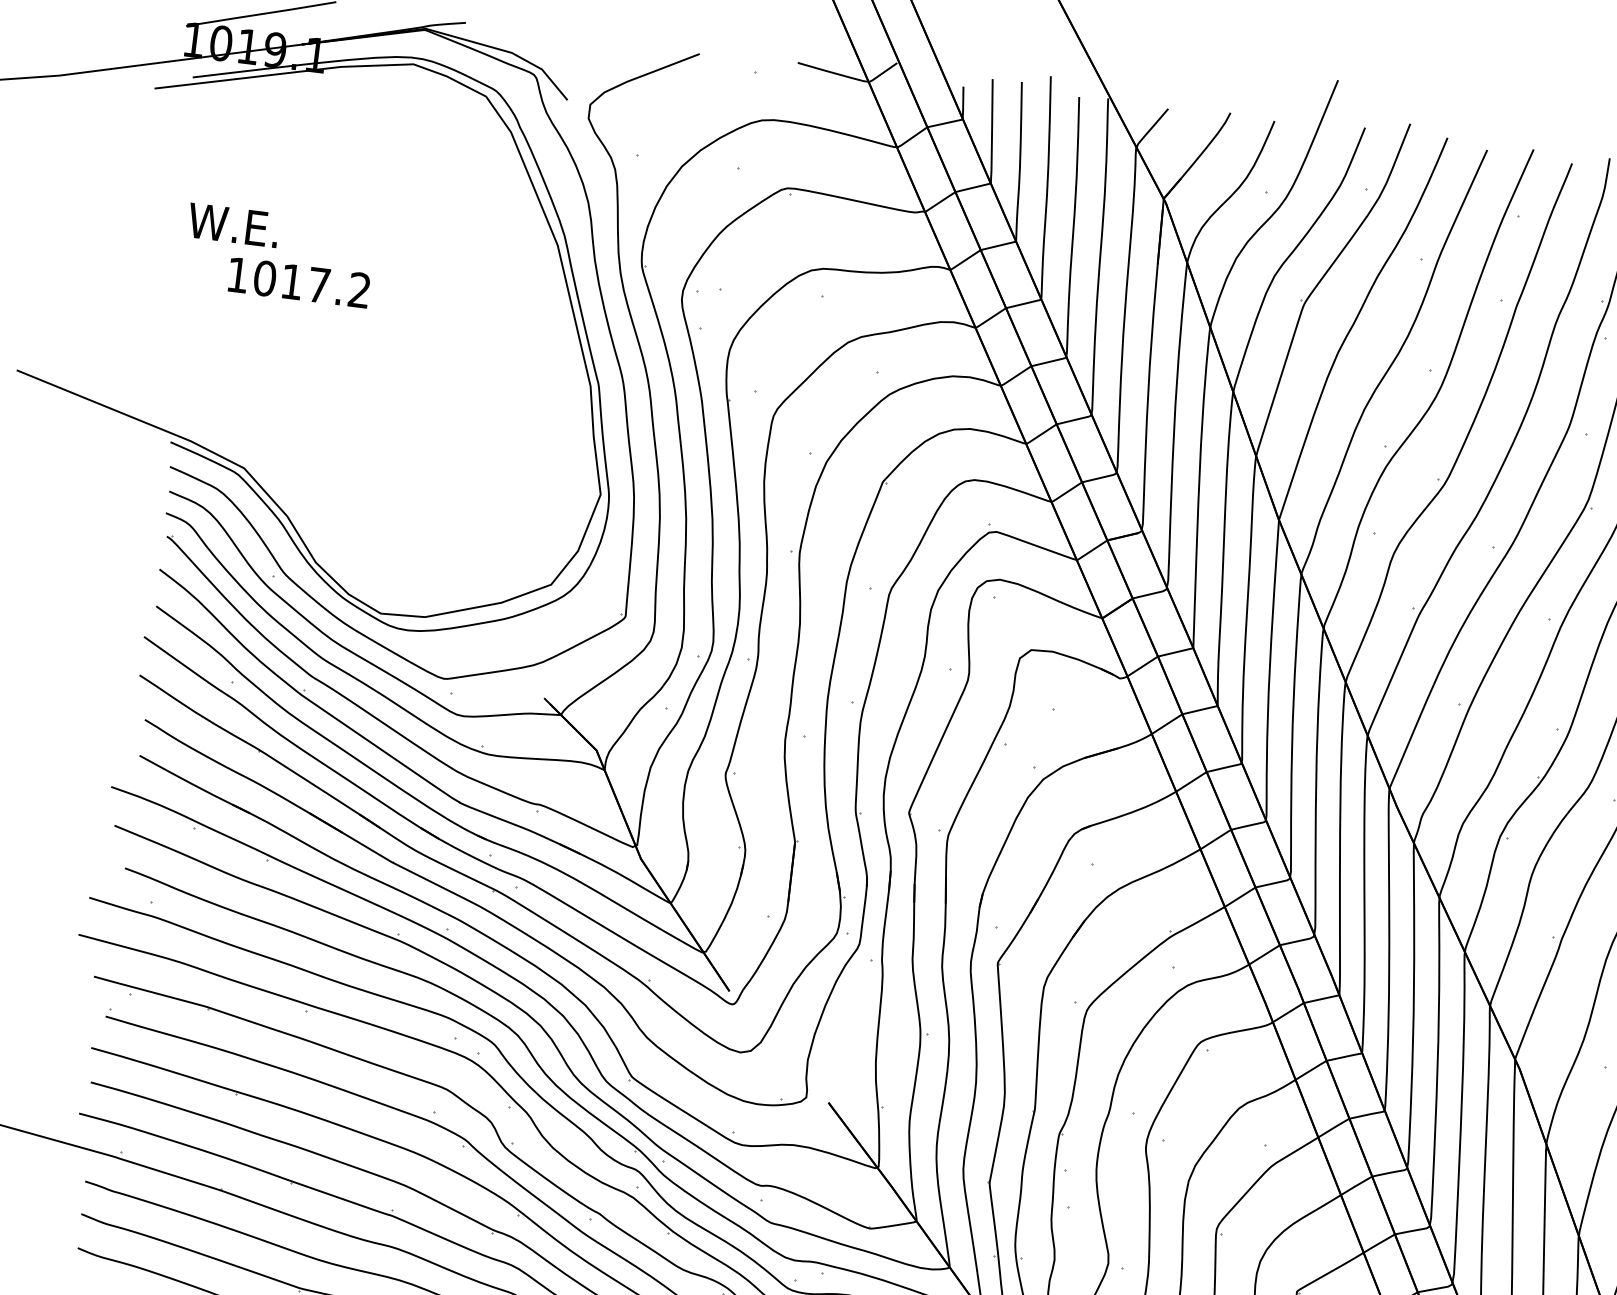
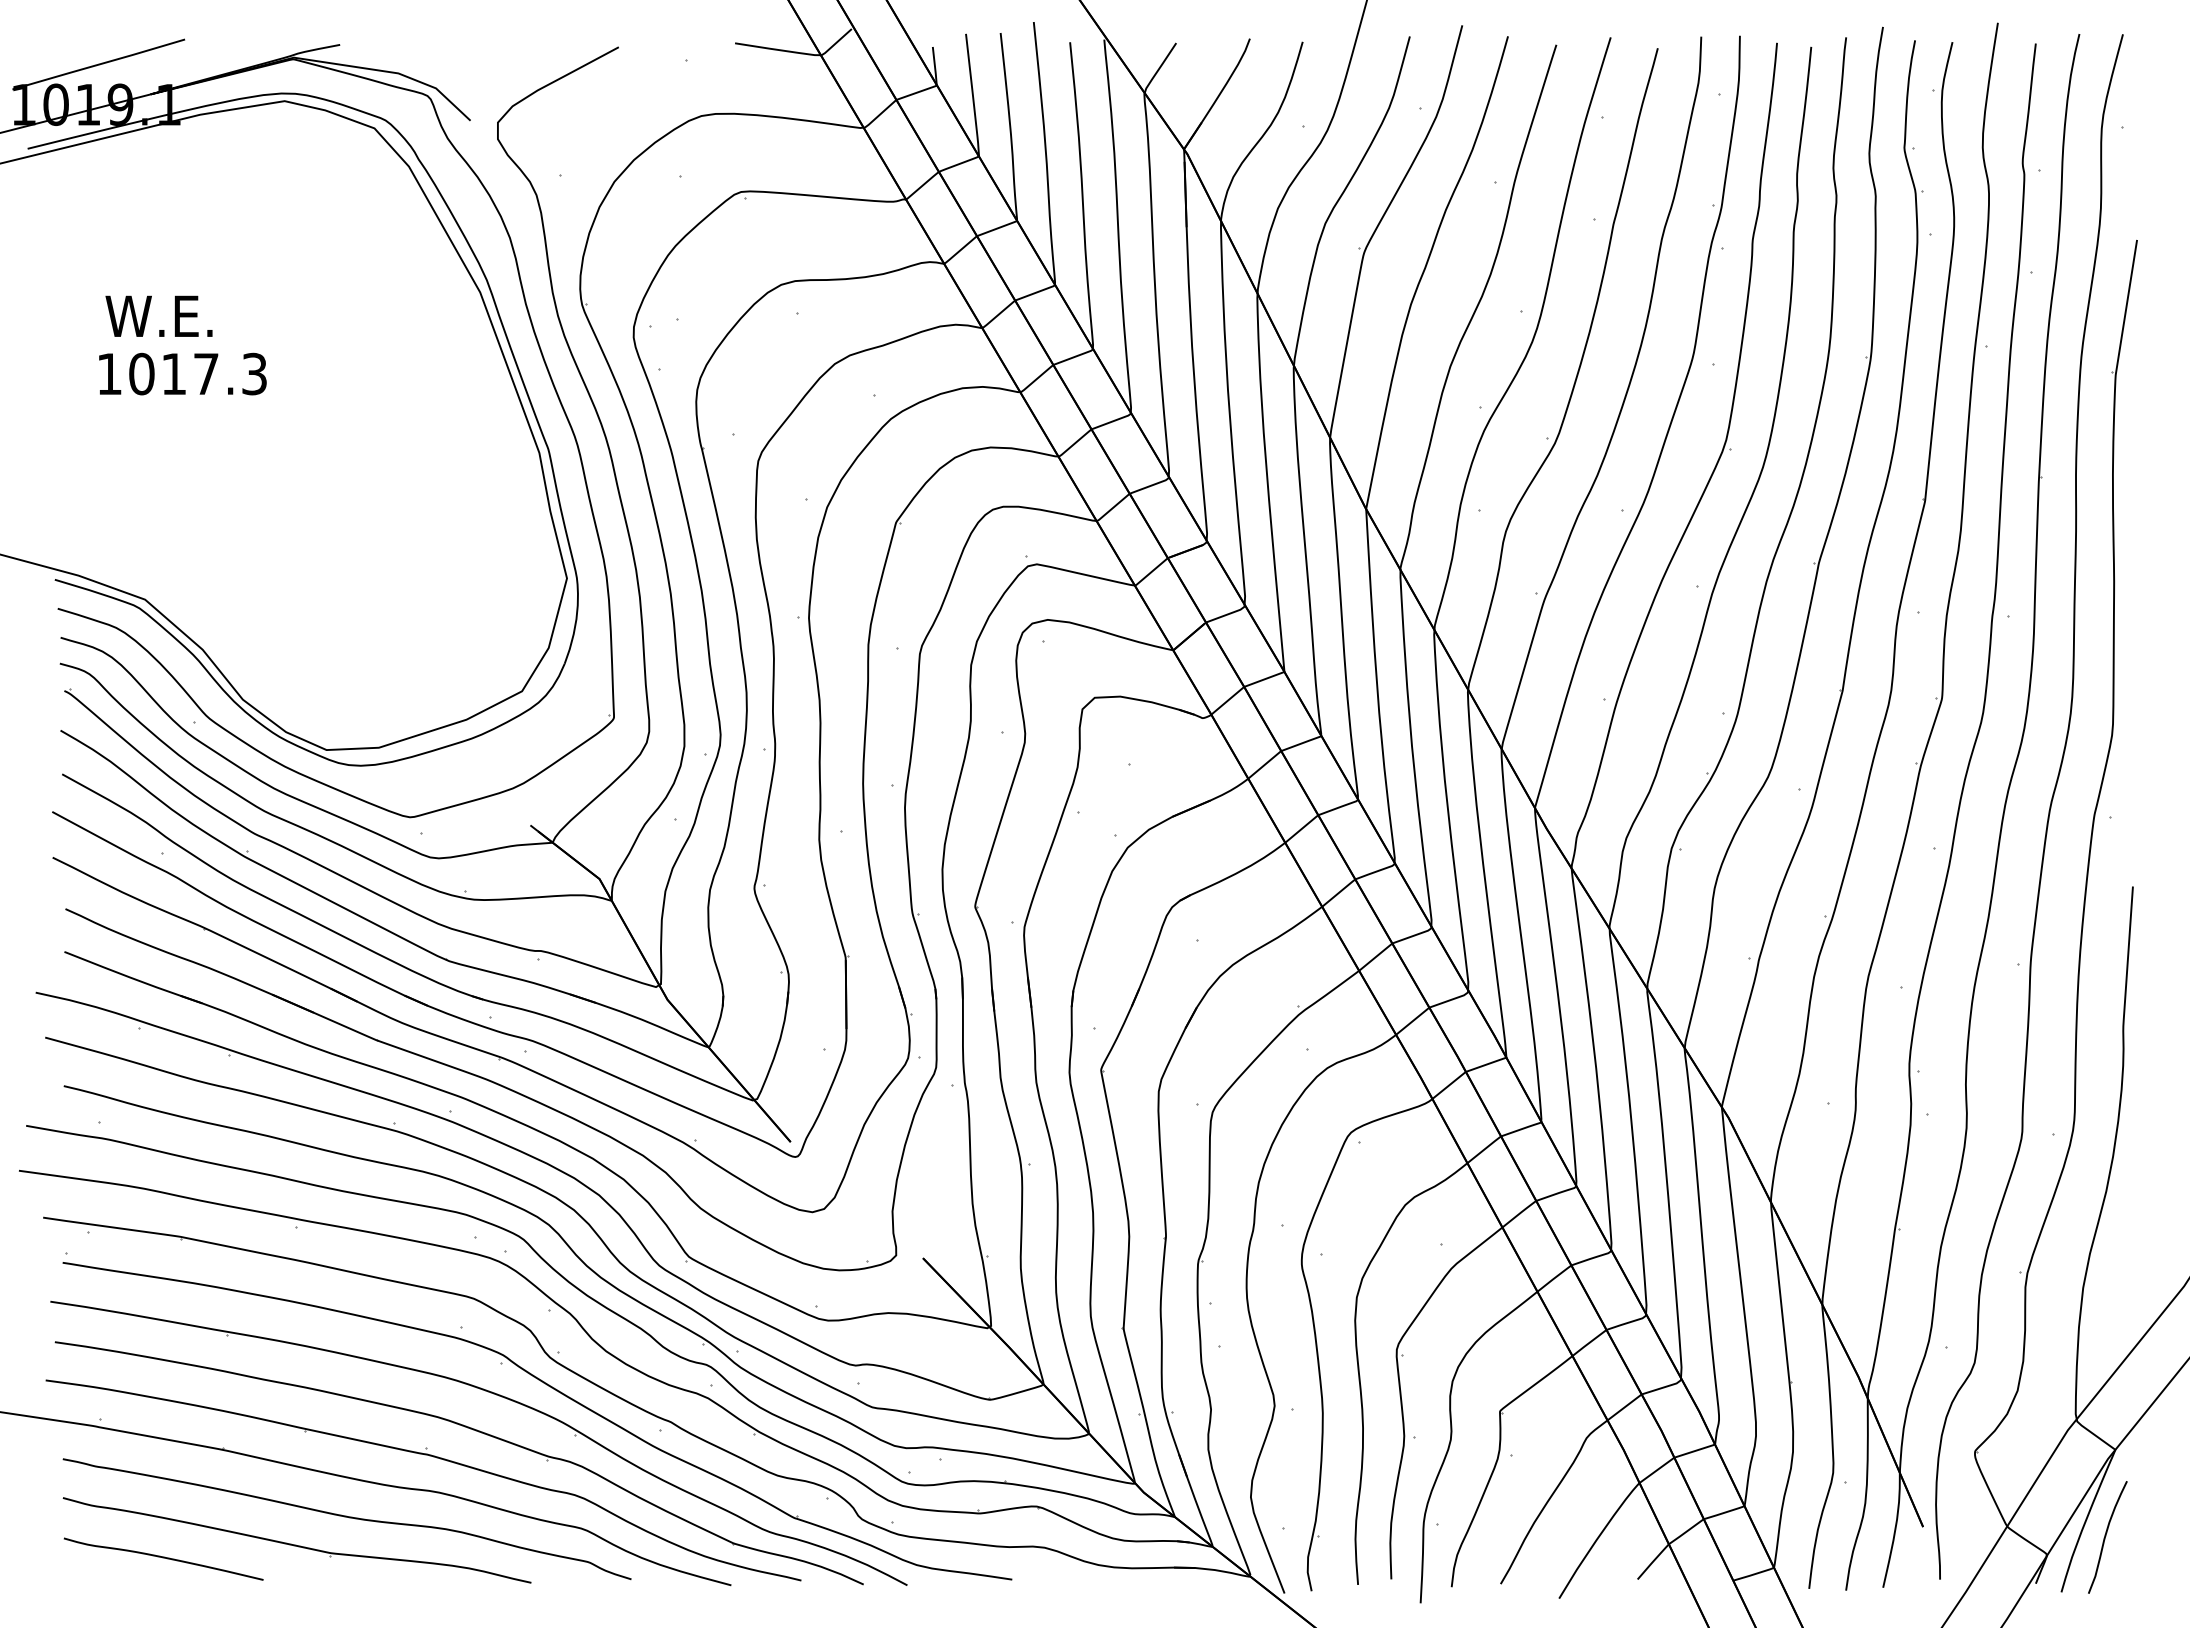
text: (233, 224) -> (158, 315), moved
text: (359, 290) -> (254, 374), 1017.2 -> 1017.3

